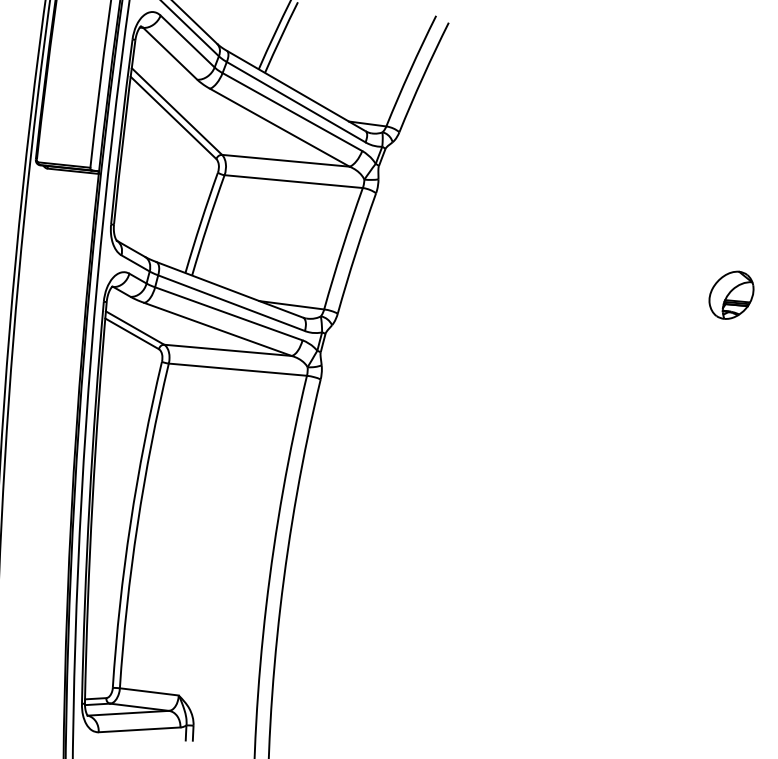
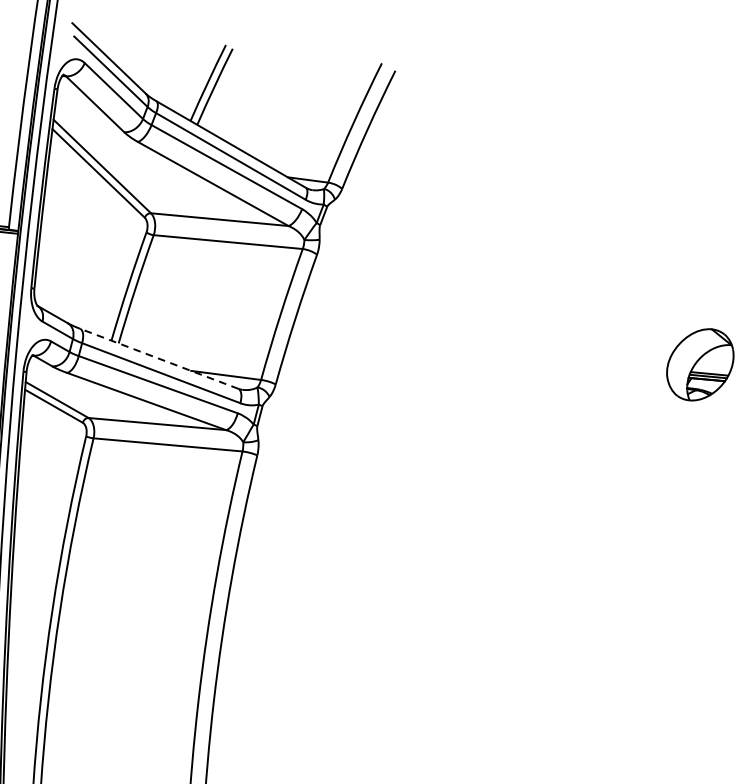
line: (229, 289) -> (158, 358), solid -> dashed
part: (731, 294) -> (700, 363), size x1.4

